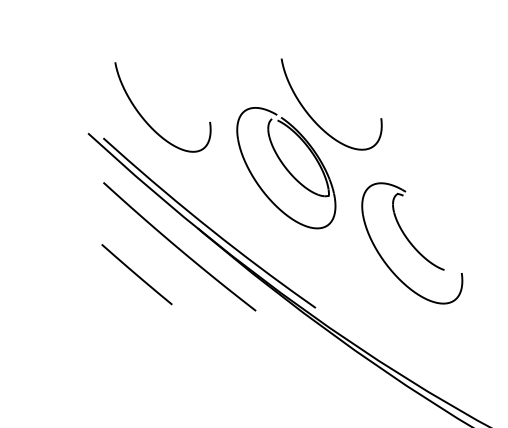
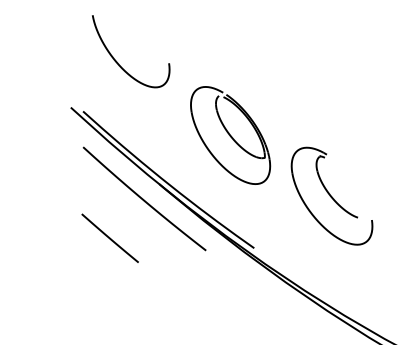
part: (147, 120) -> (118, 62), moved
part: (316, 120) -> (254, 97), removed
line: (136, 273) -> (109, 237), moved

